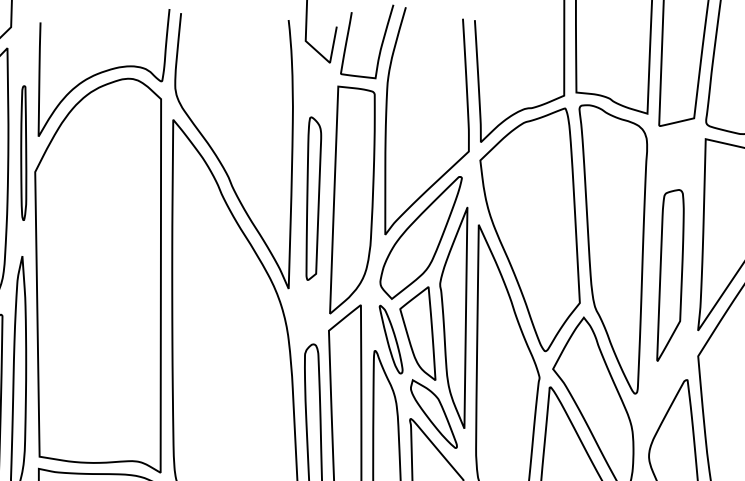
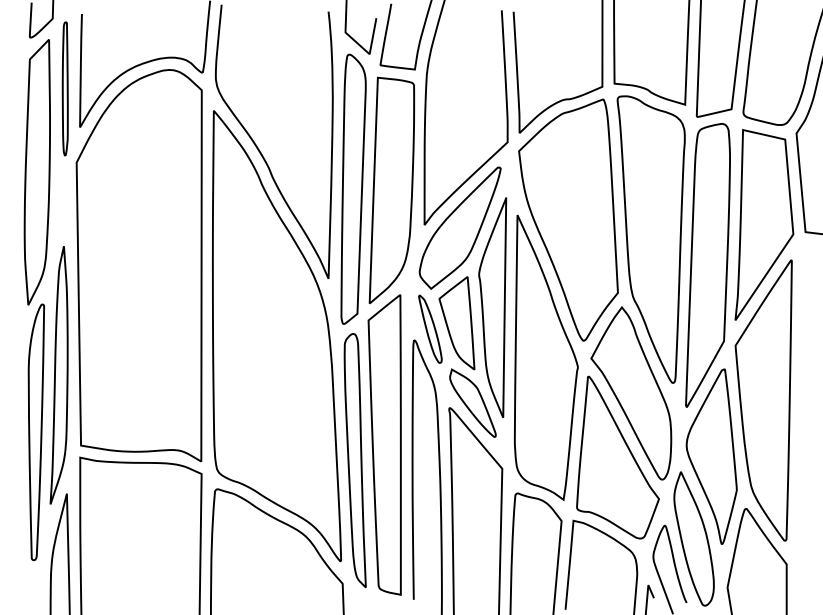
part: (22, 152) -> (64, 88), moved
part: (313, 198) -> (353, 188), size x1.67
part: (669, 275) -> (707, 265), size x1.67

